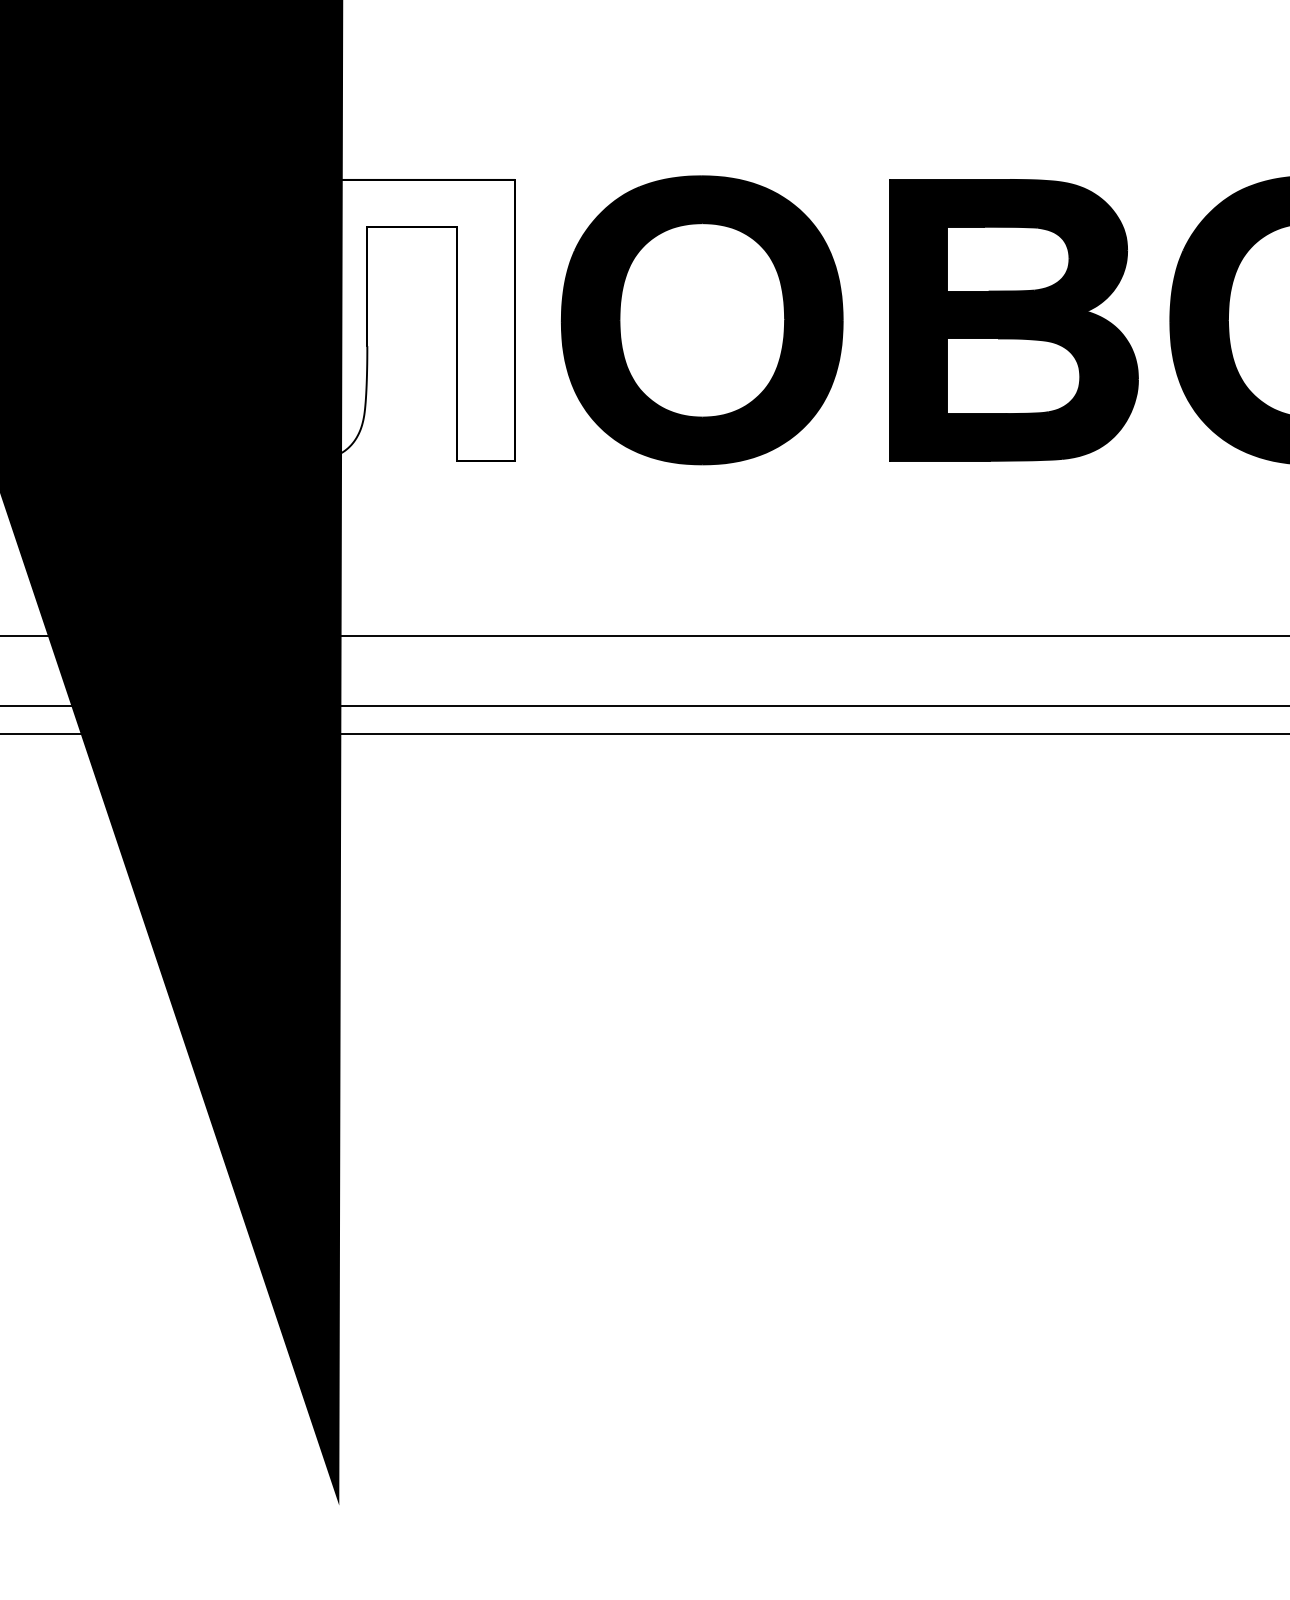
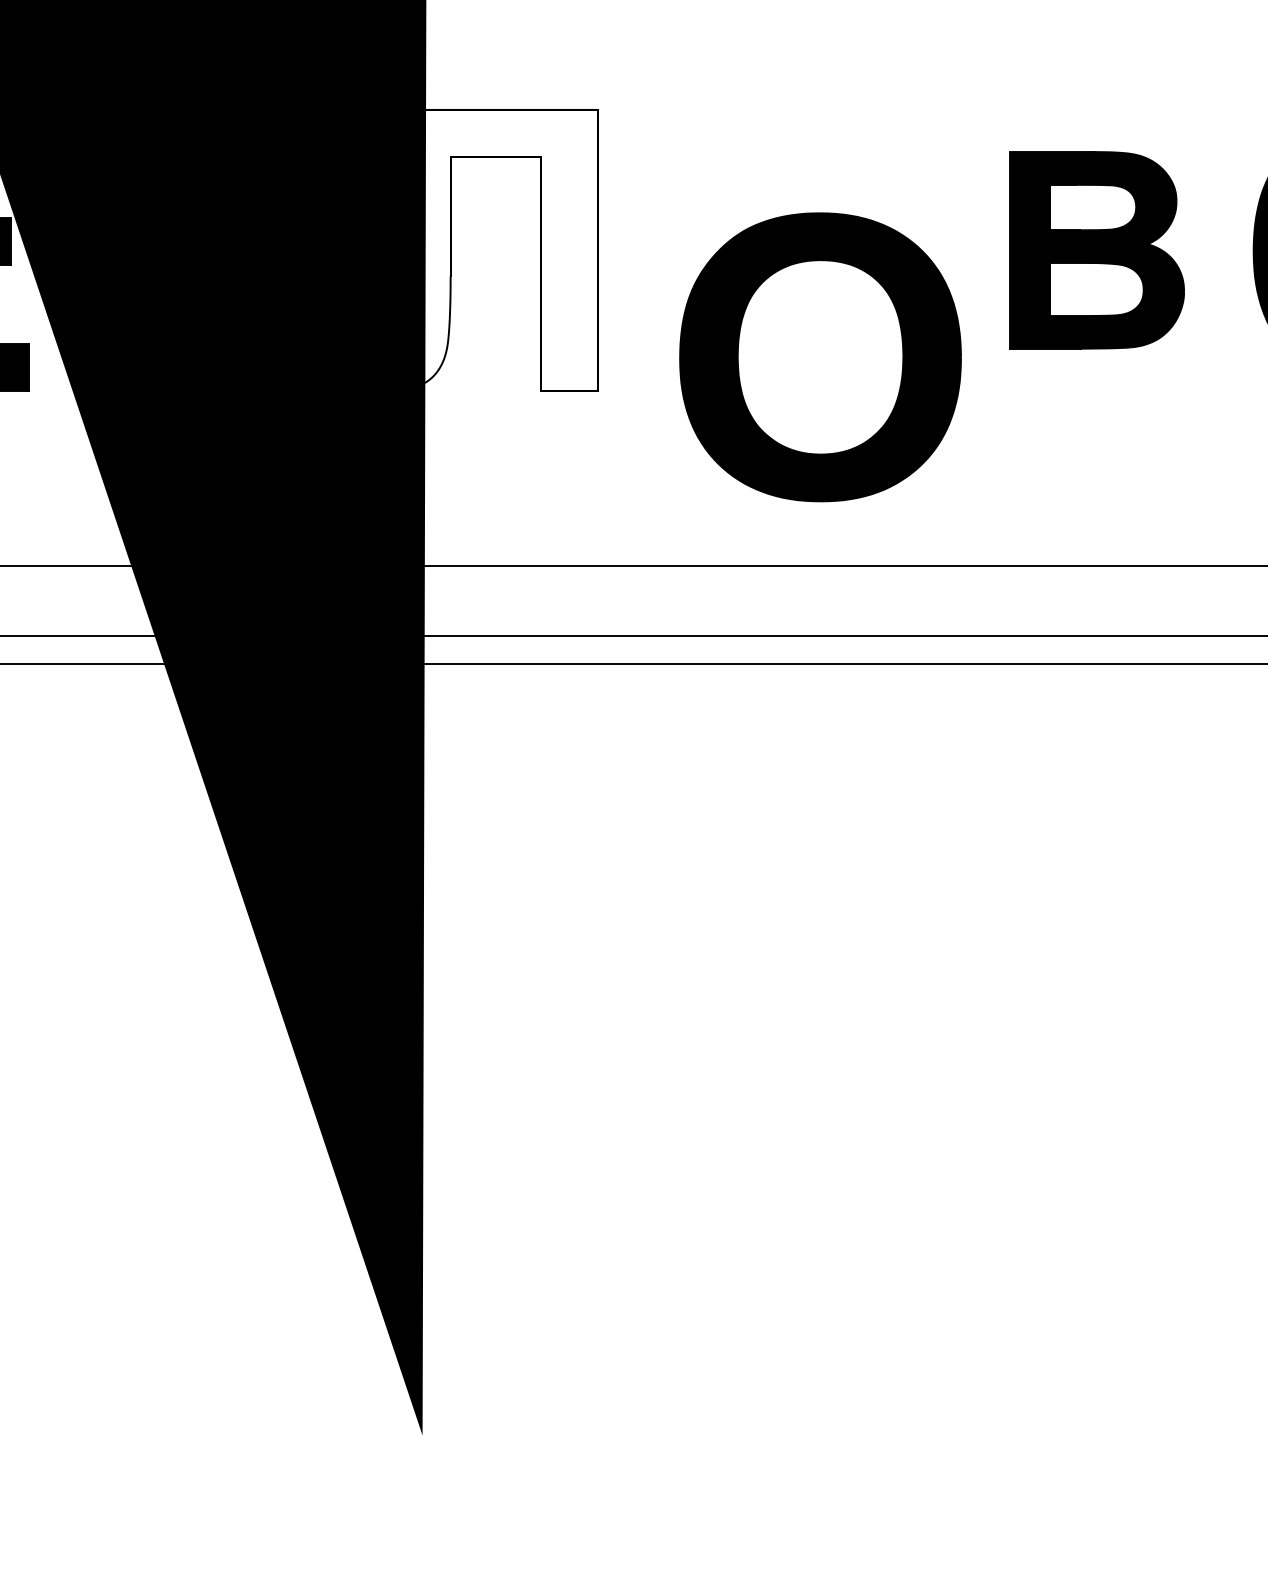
part: (701, 320) -> (819, 357), moved
part: (1013, 320) -> (1096, 250), size x0.7

